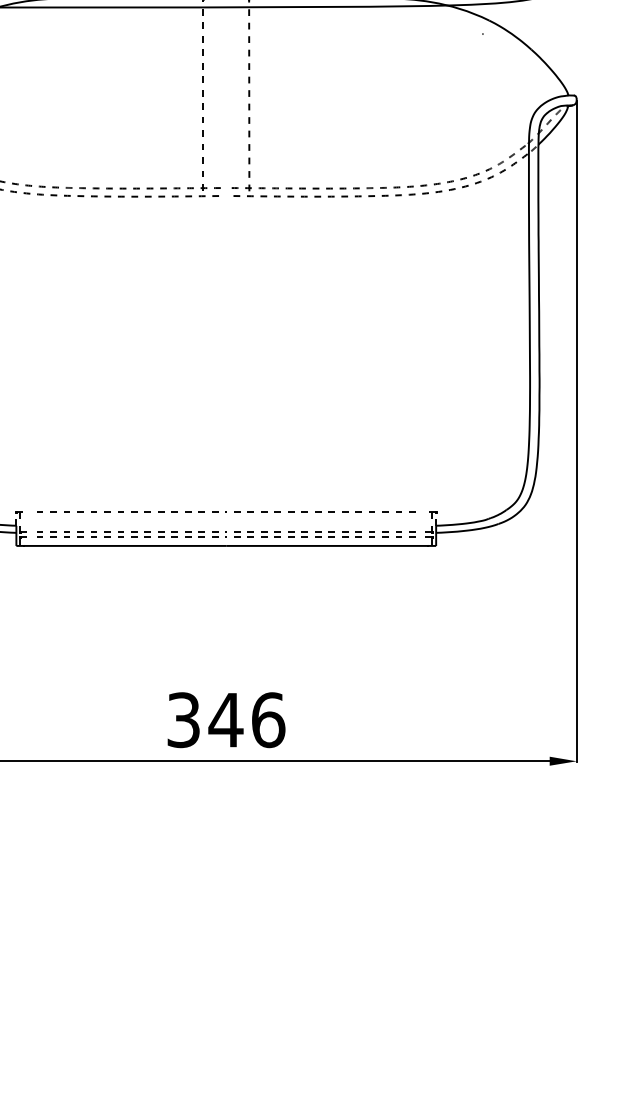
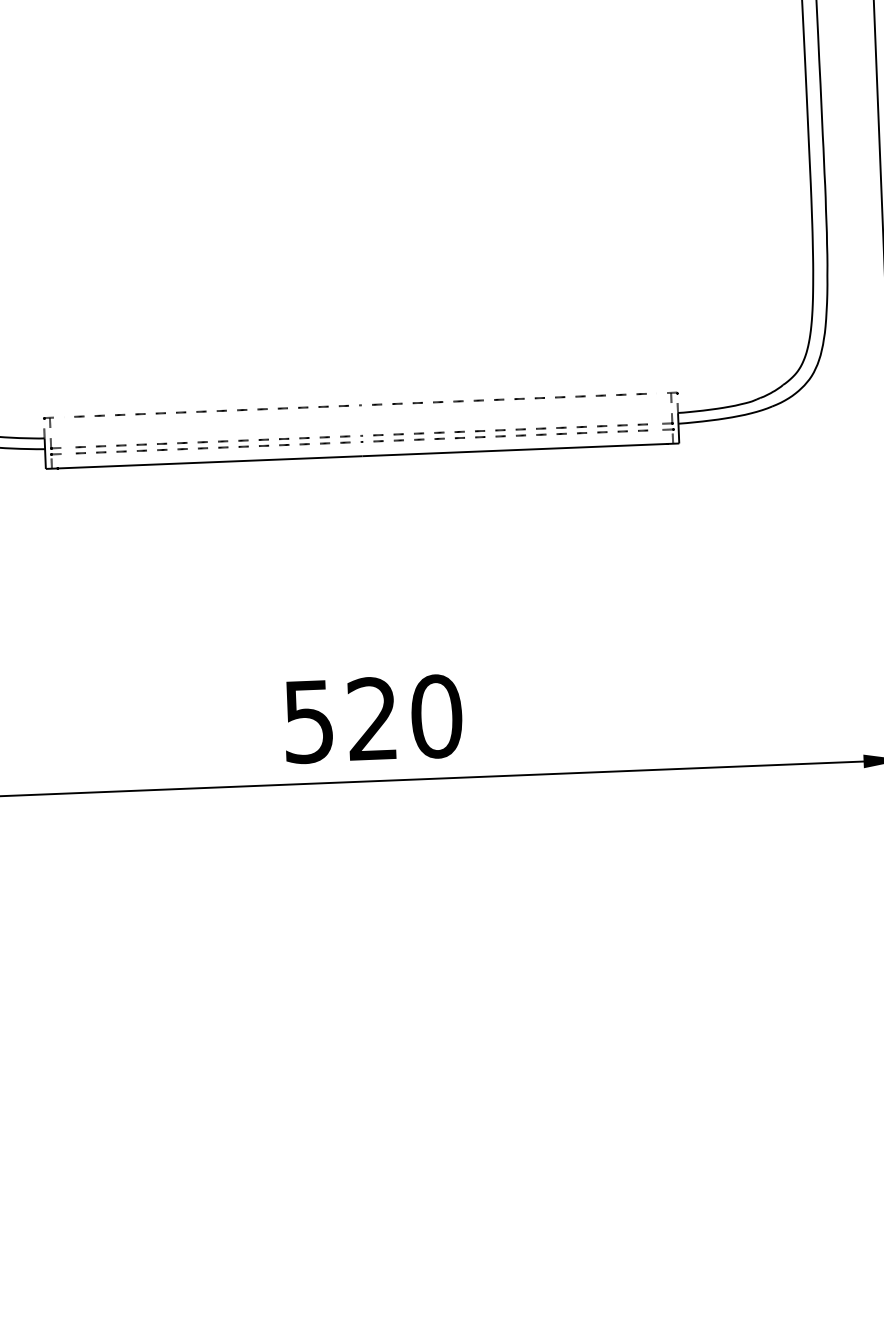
text: (226, 719) -> (373, 718), 346 -> 520

